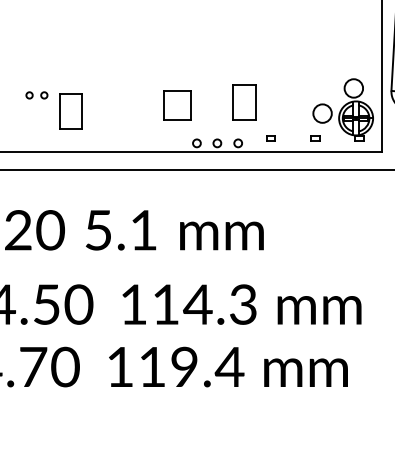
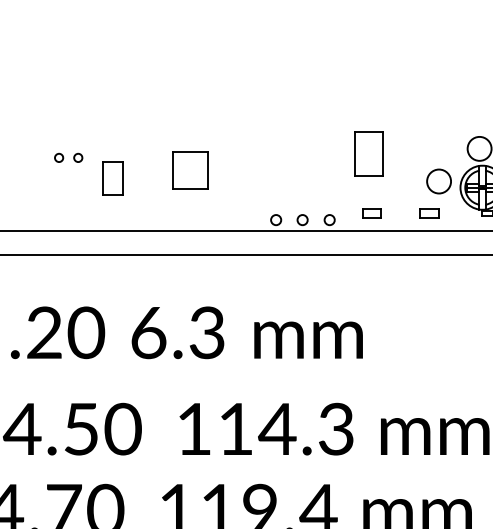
part: (244, 102) -> (368, 154), moved
part: (177, 105) -> (189, 170), moved
part: (70, 111) -> (112, 178), size x0.7
part: (270, 138) -> (371, 213), size x1.6
part: (315, 138) -> (429, 213), size x1.6
text: (120, 230) -> (177, 333), 5.1 -> 6.3

